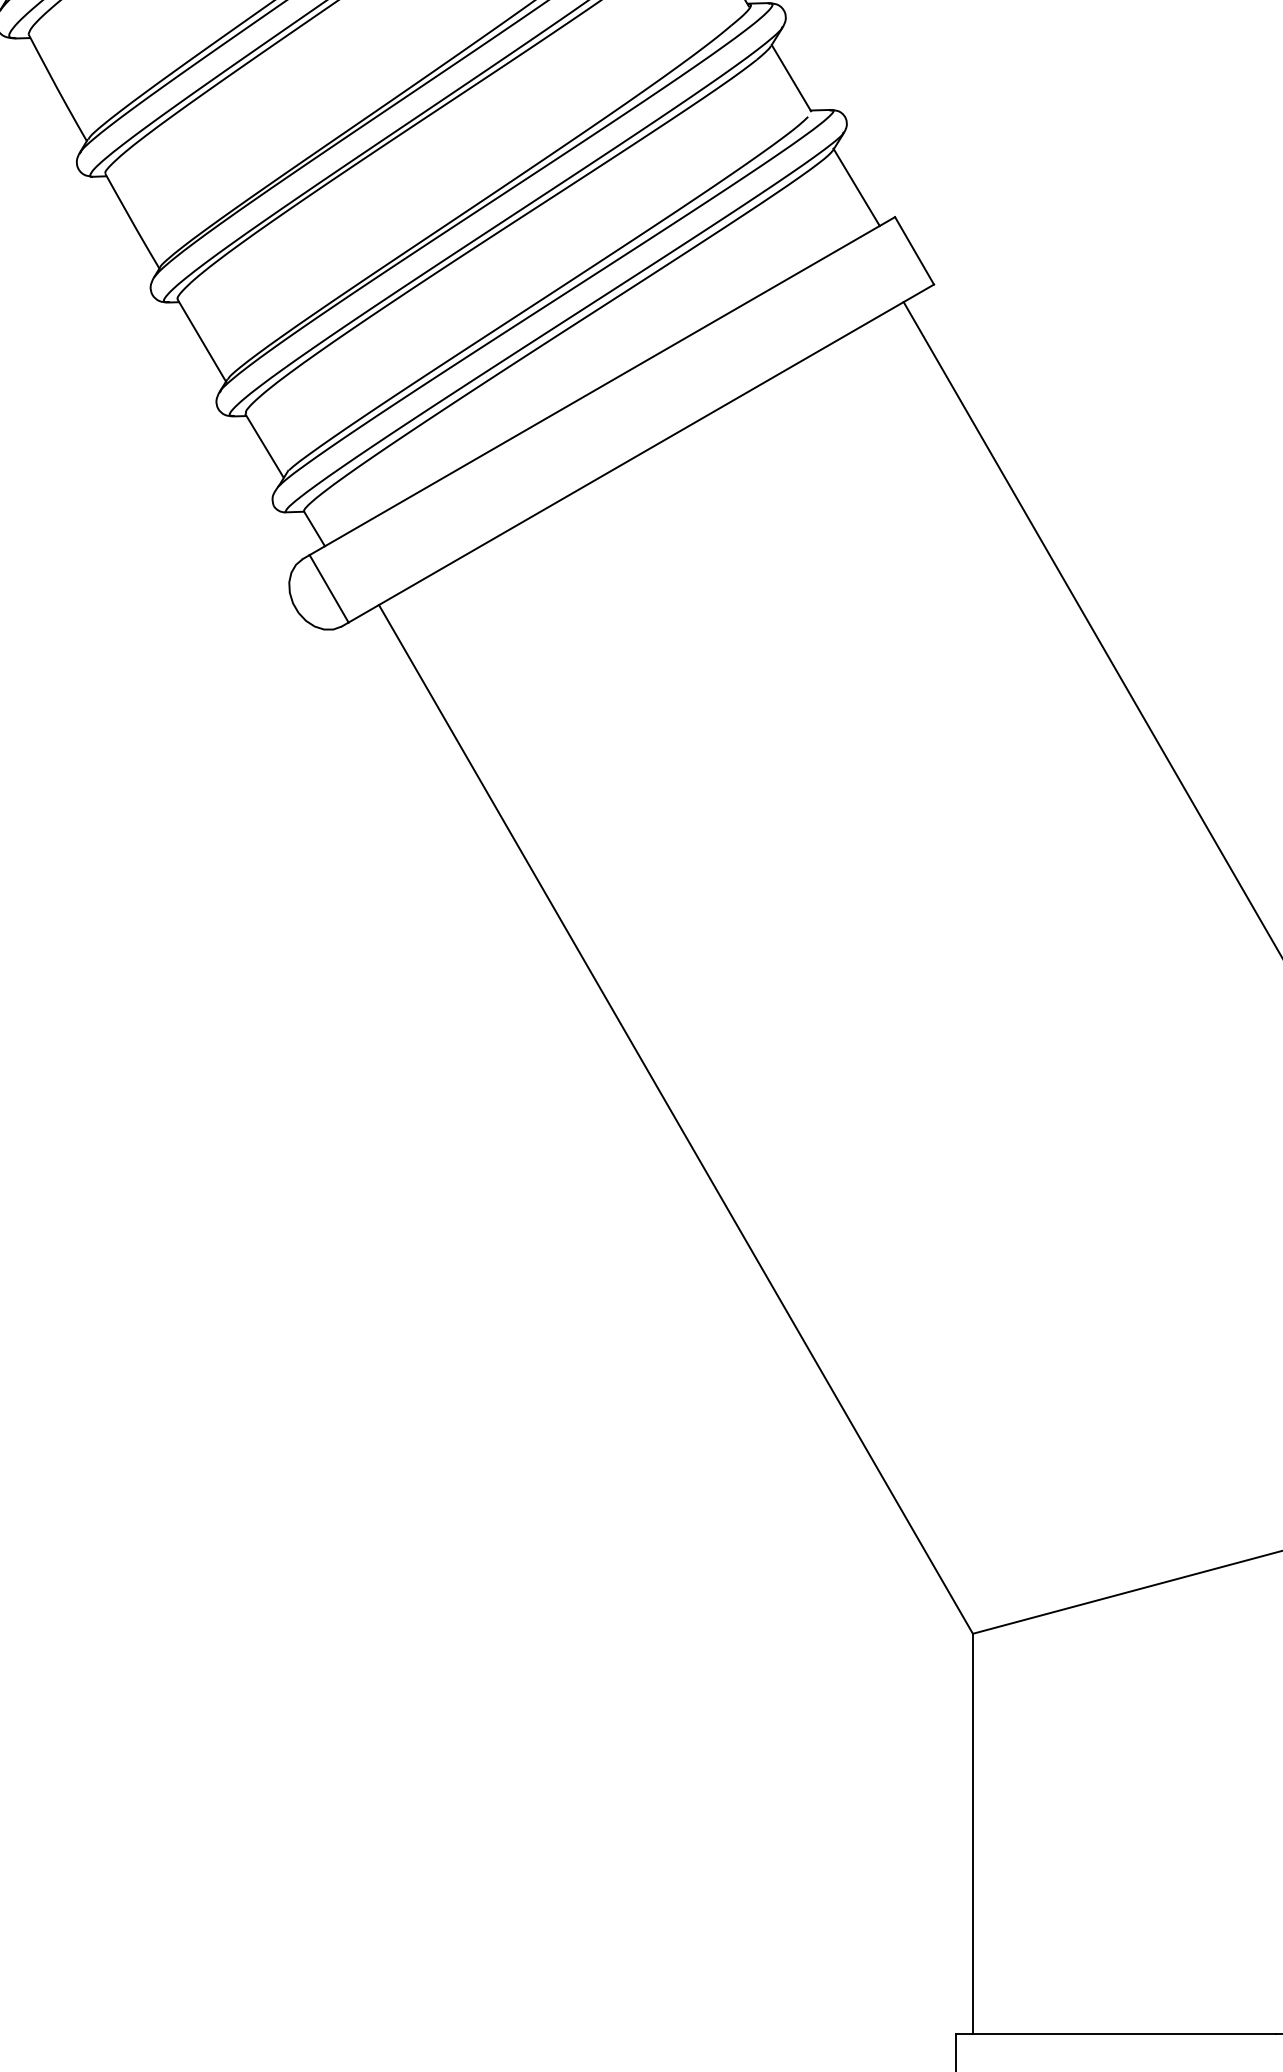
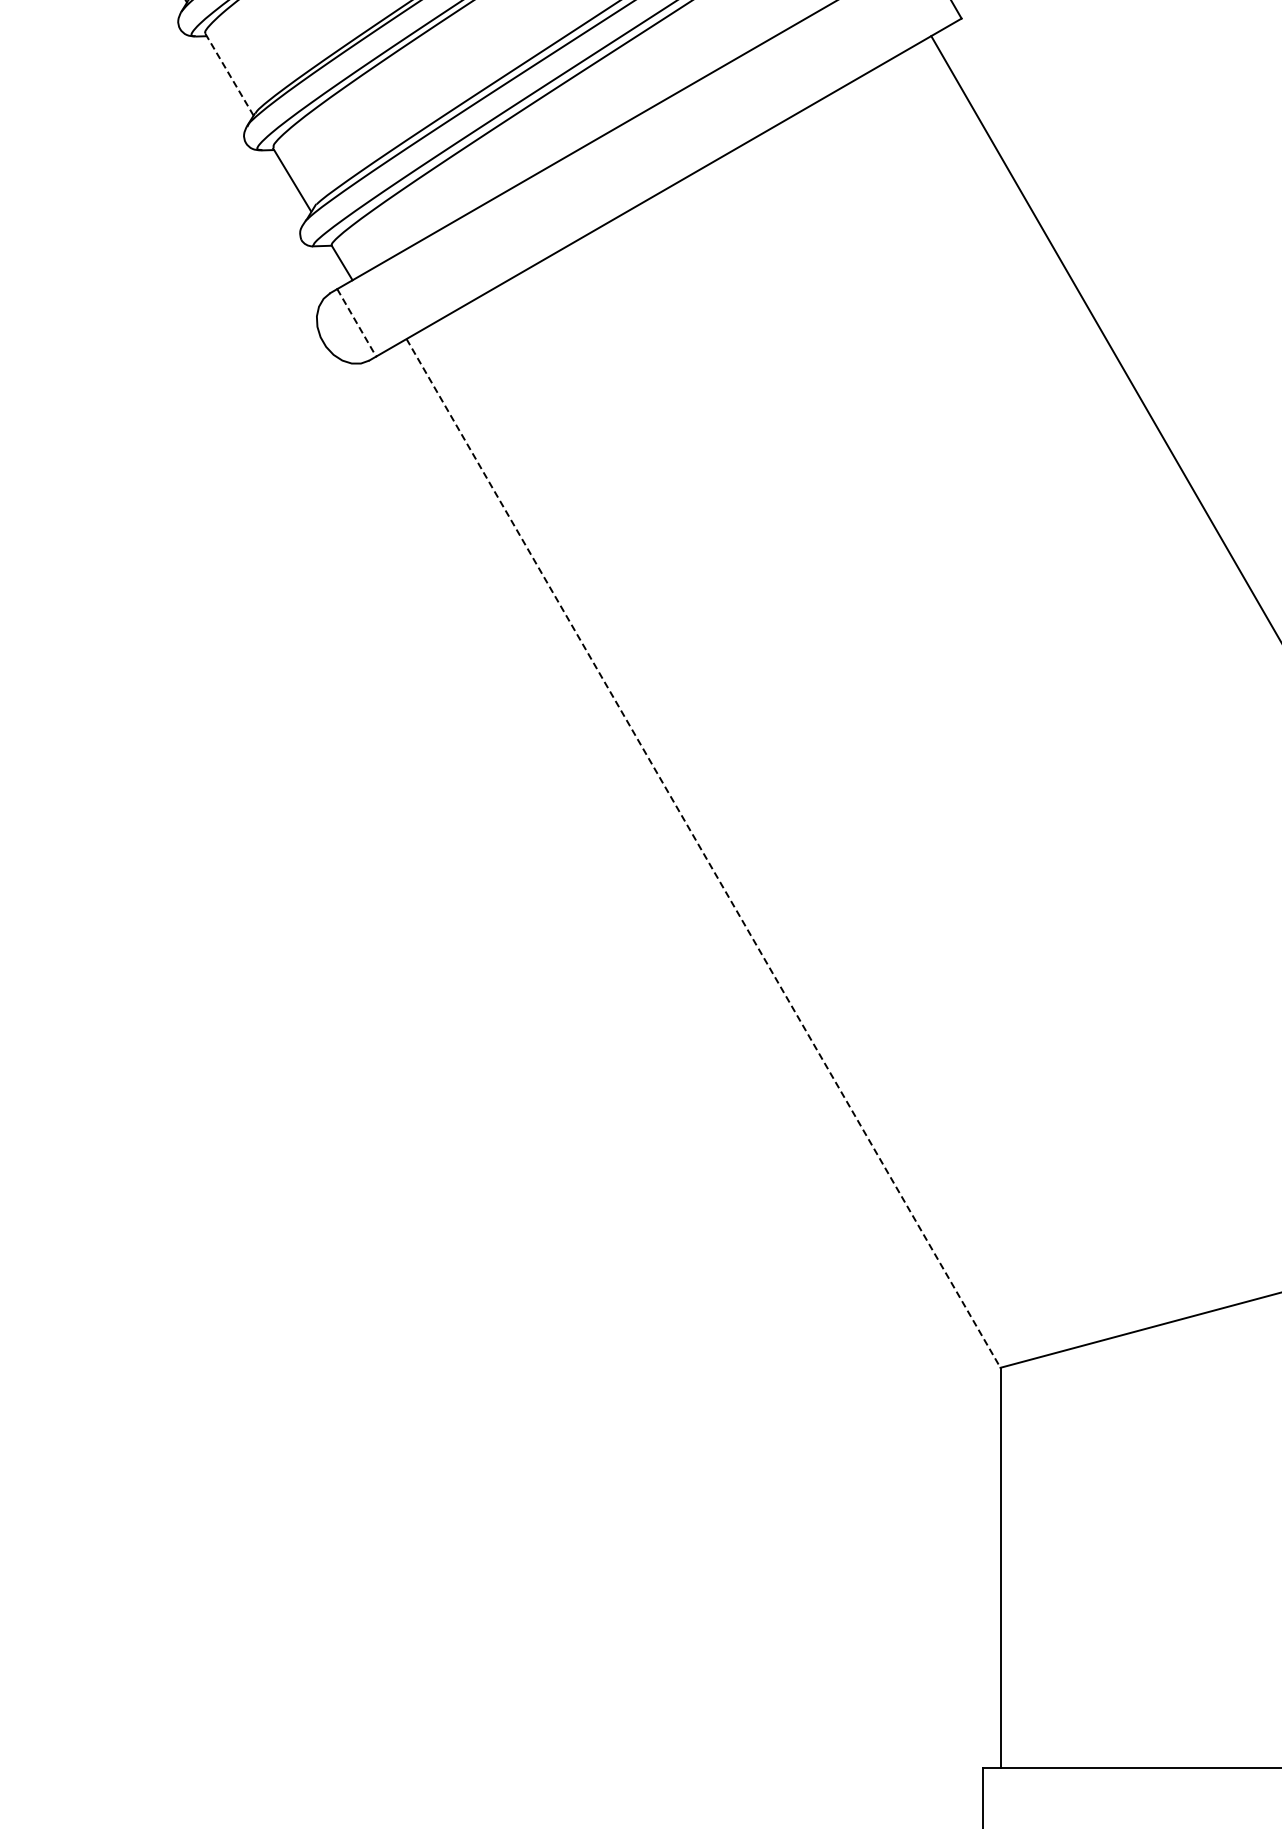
line: (202, 341) -> (230, 75), solid -> dashed
line: (329, 588) -> (357, 322), solid -> dashed
line: (675, 1119) -> (703, 853), solid -> dashed

